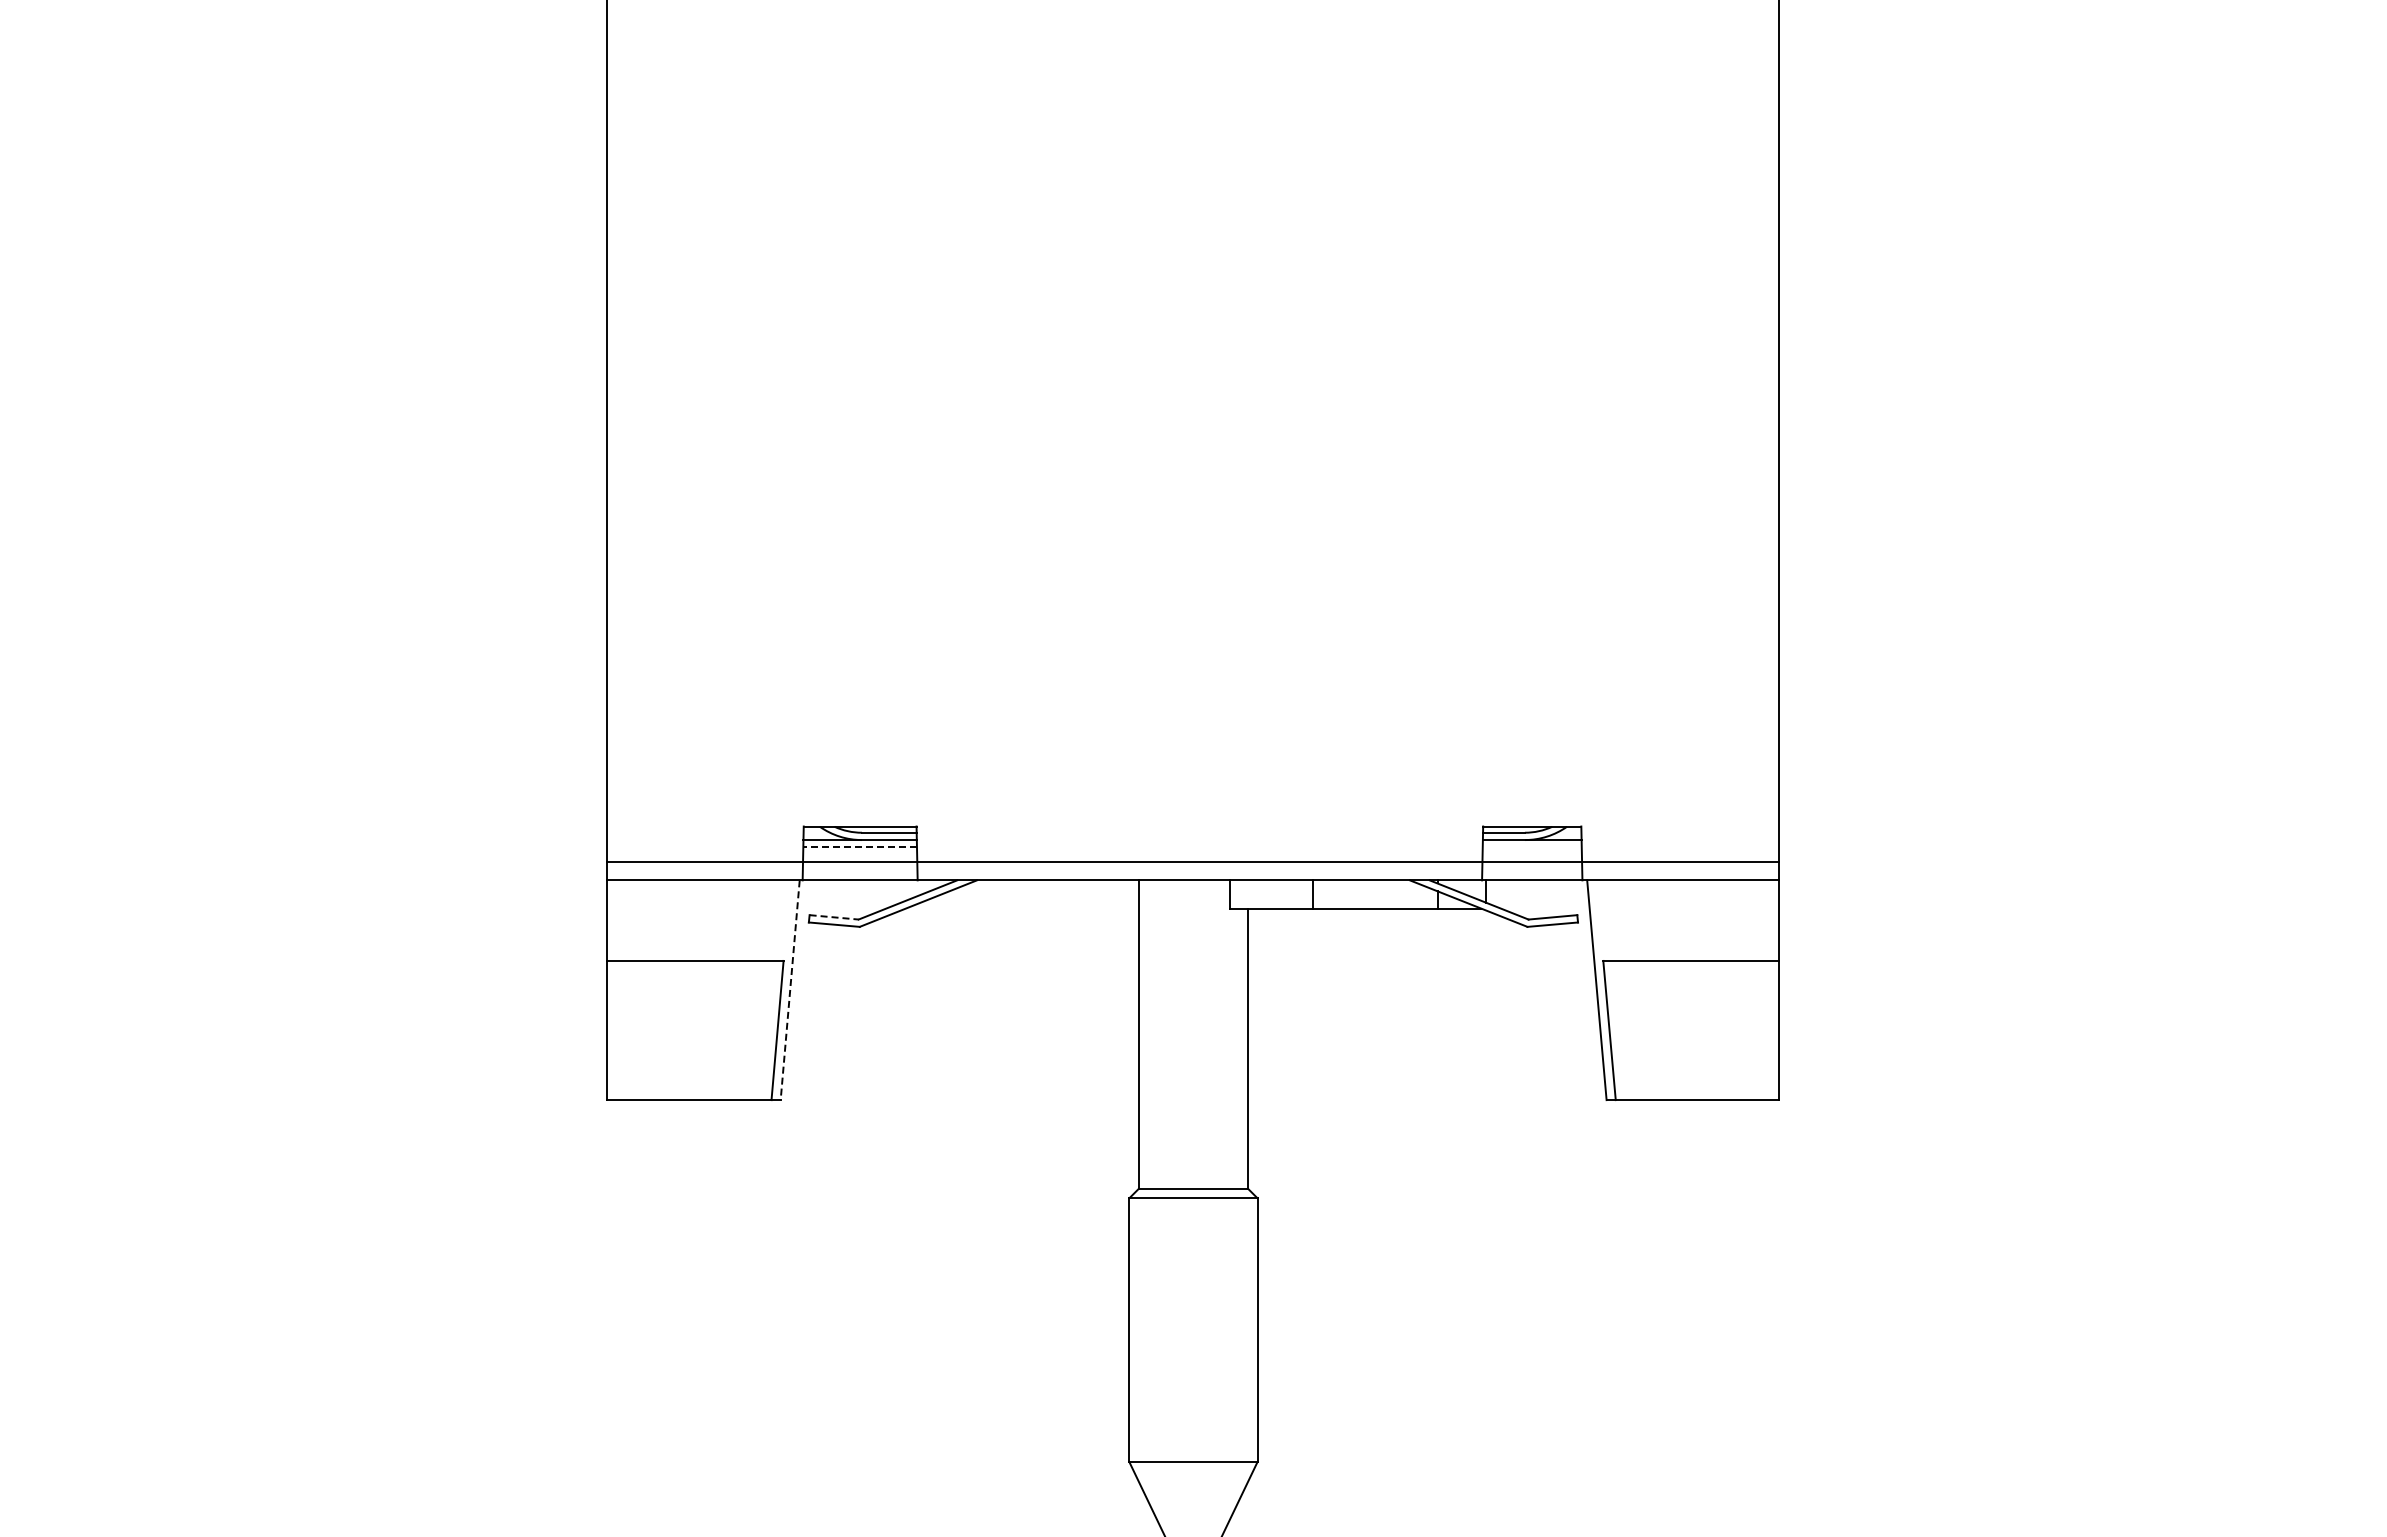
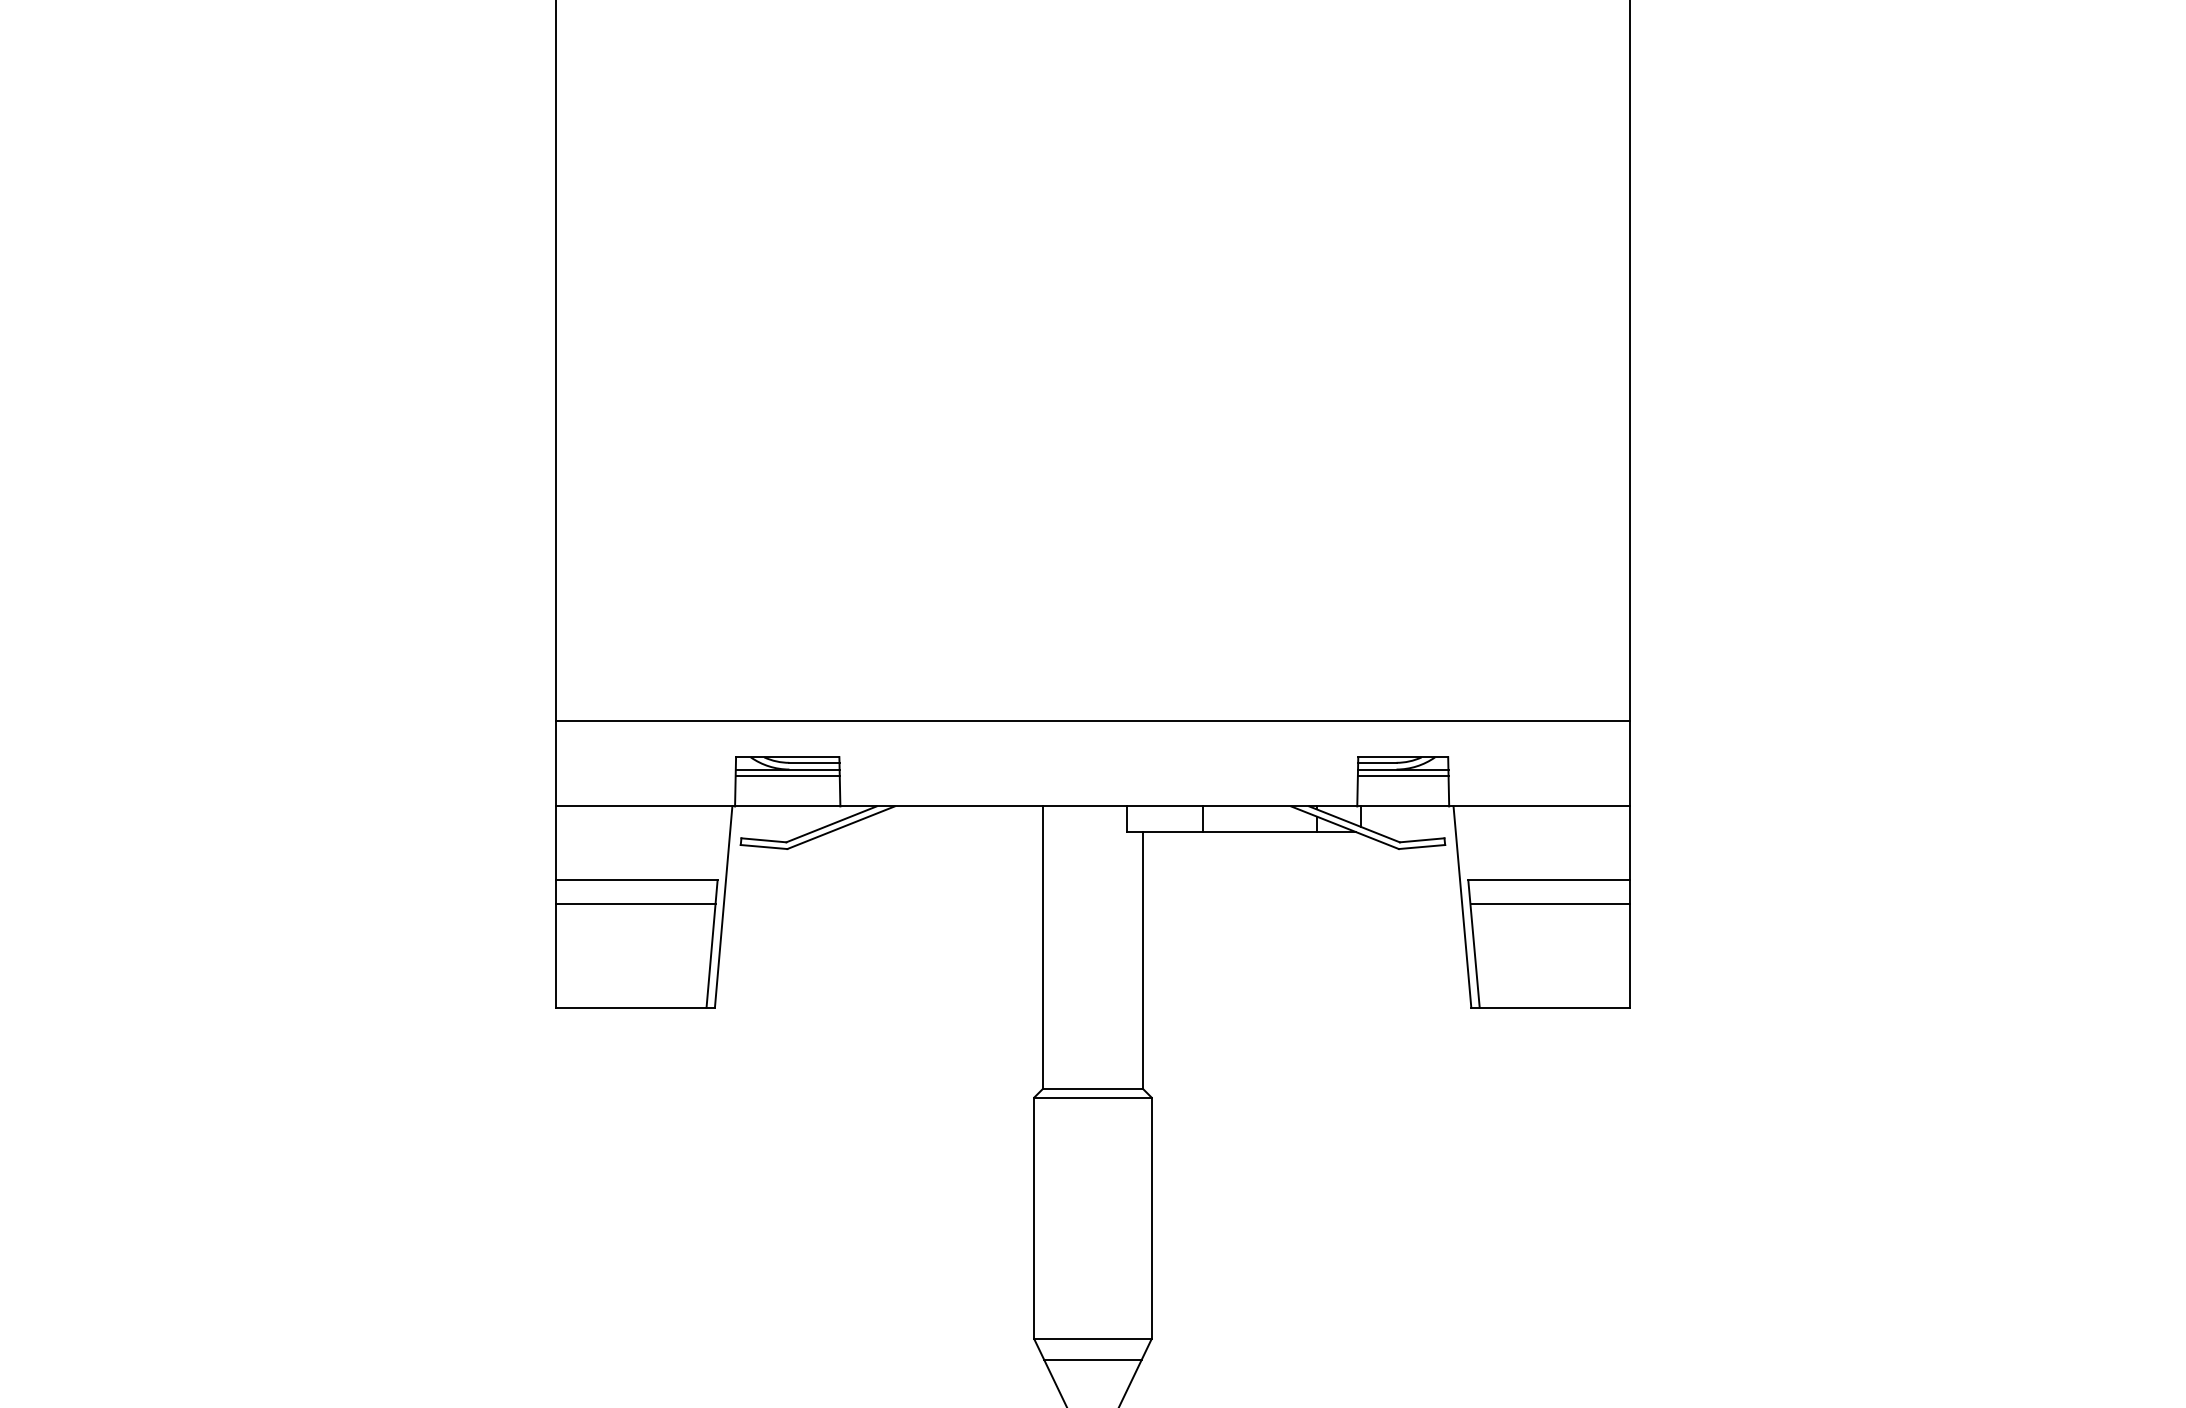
line: (860, 847) -> (788, 776), dashed -> solid
line: (1531, 847) -> (1402, 776), added
line: (1193, 862) -> (1093, 721), moved
line: (834, 917) -> (764, 840), dashed -> solid
line: (694, 987) -> (636, 904), added
line: (1692, 987) -> (1549, 904), added
line: (790, 990) -> (723, 907), dashed -> solid
line: (1193, 1485) -> (1093, 1360), added

